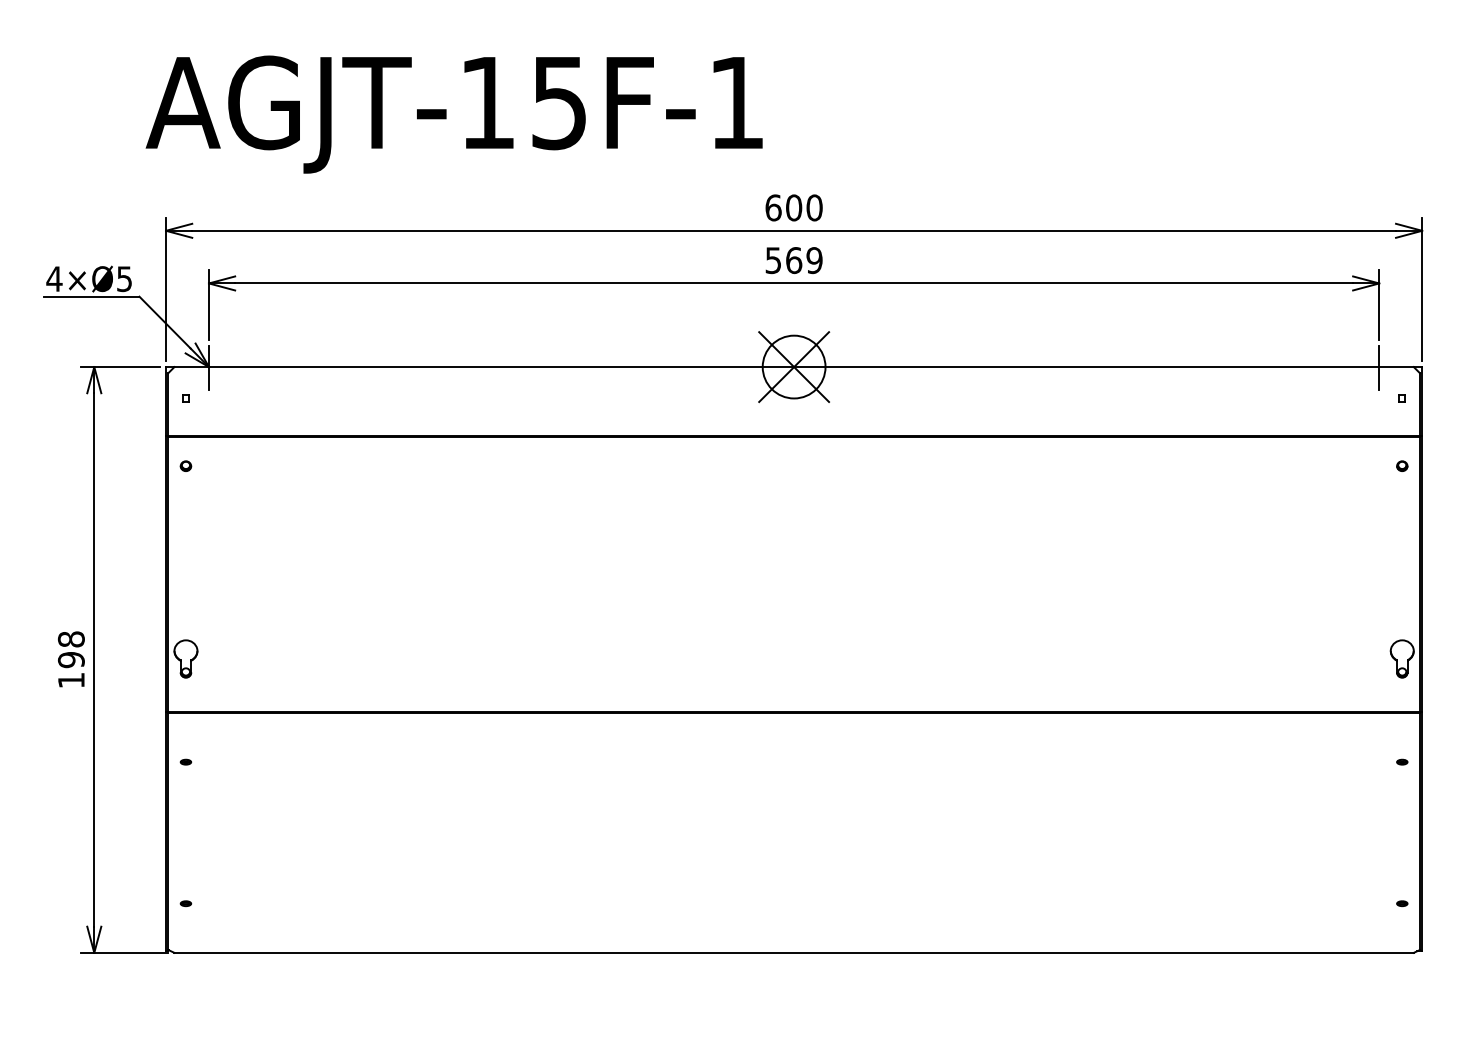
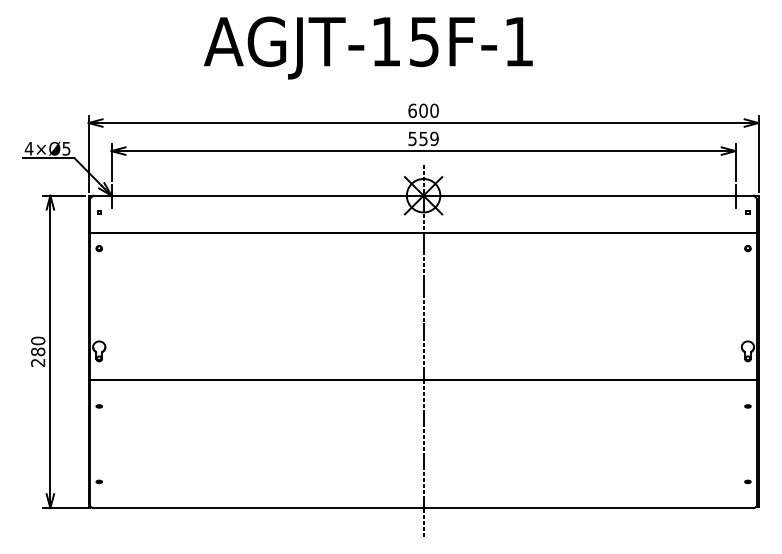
text: (454, 113) -> (368, 47), moved
text: (793, 259) -> (423, 138), 569 -> 559
line: (793, 655) -> (423, 349), added
text: (72, 659) -> (38, 351), 198 -> 280

